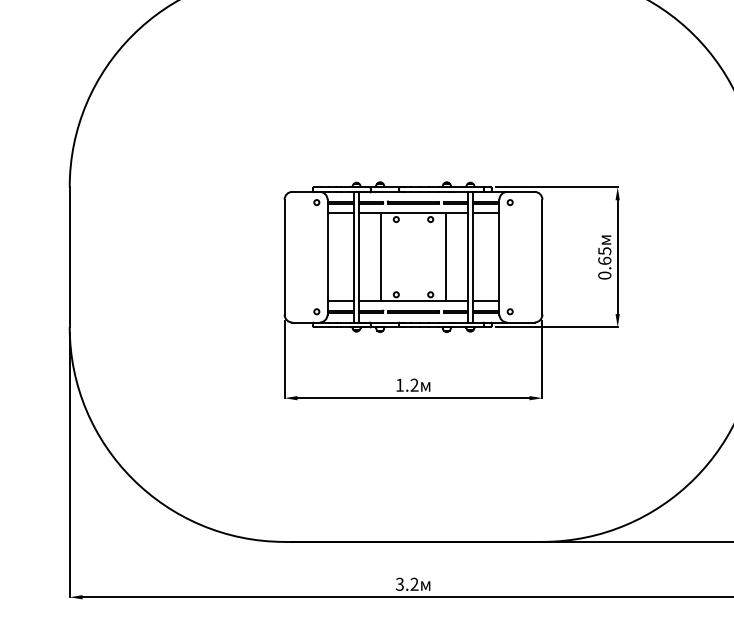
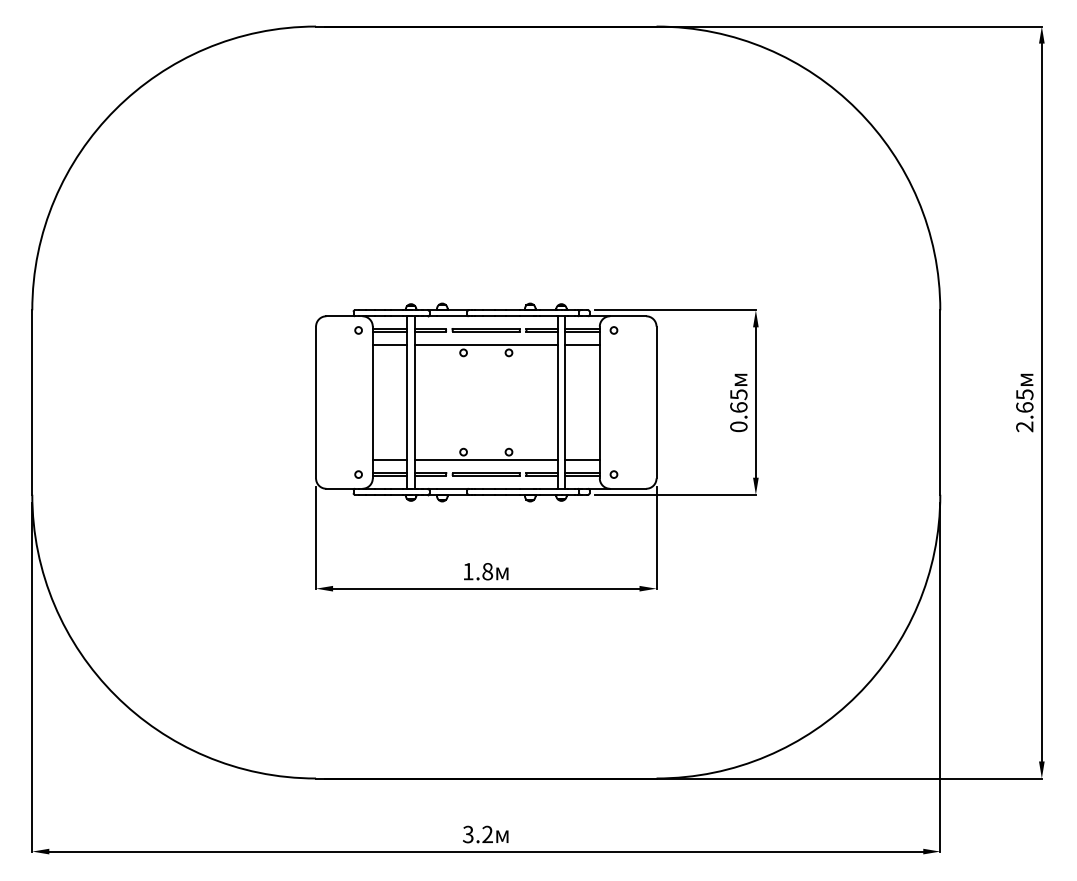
line: (381, 257) -> (443, 402), removed
line: (445, 257) -> (528, 402), removed
text: (414, 385) -> (487, 571), 1.2 -> 1.8

